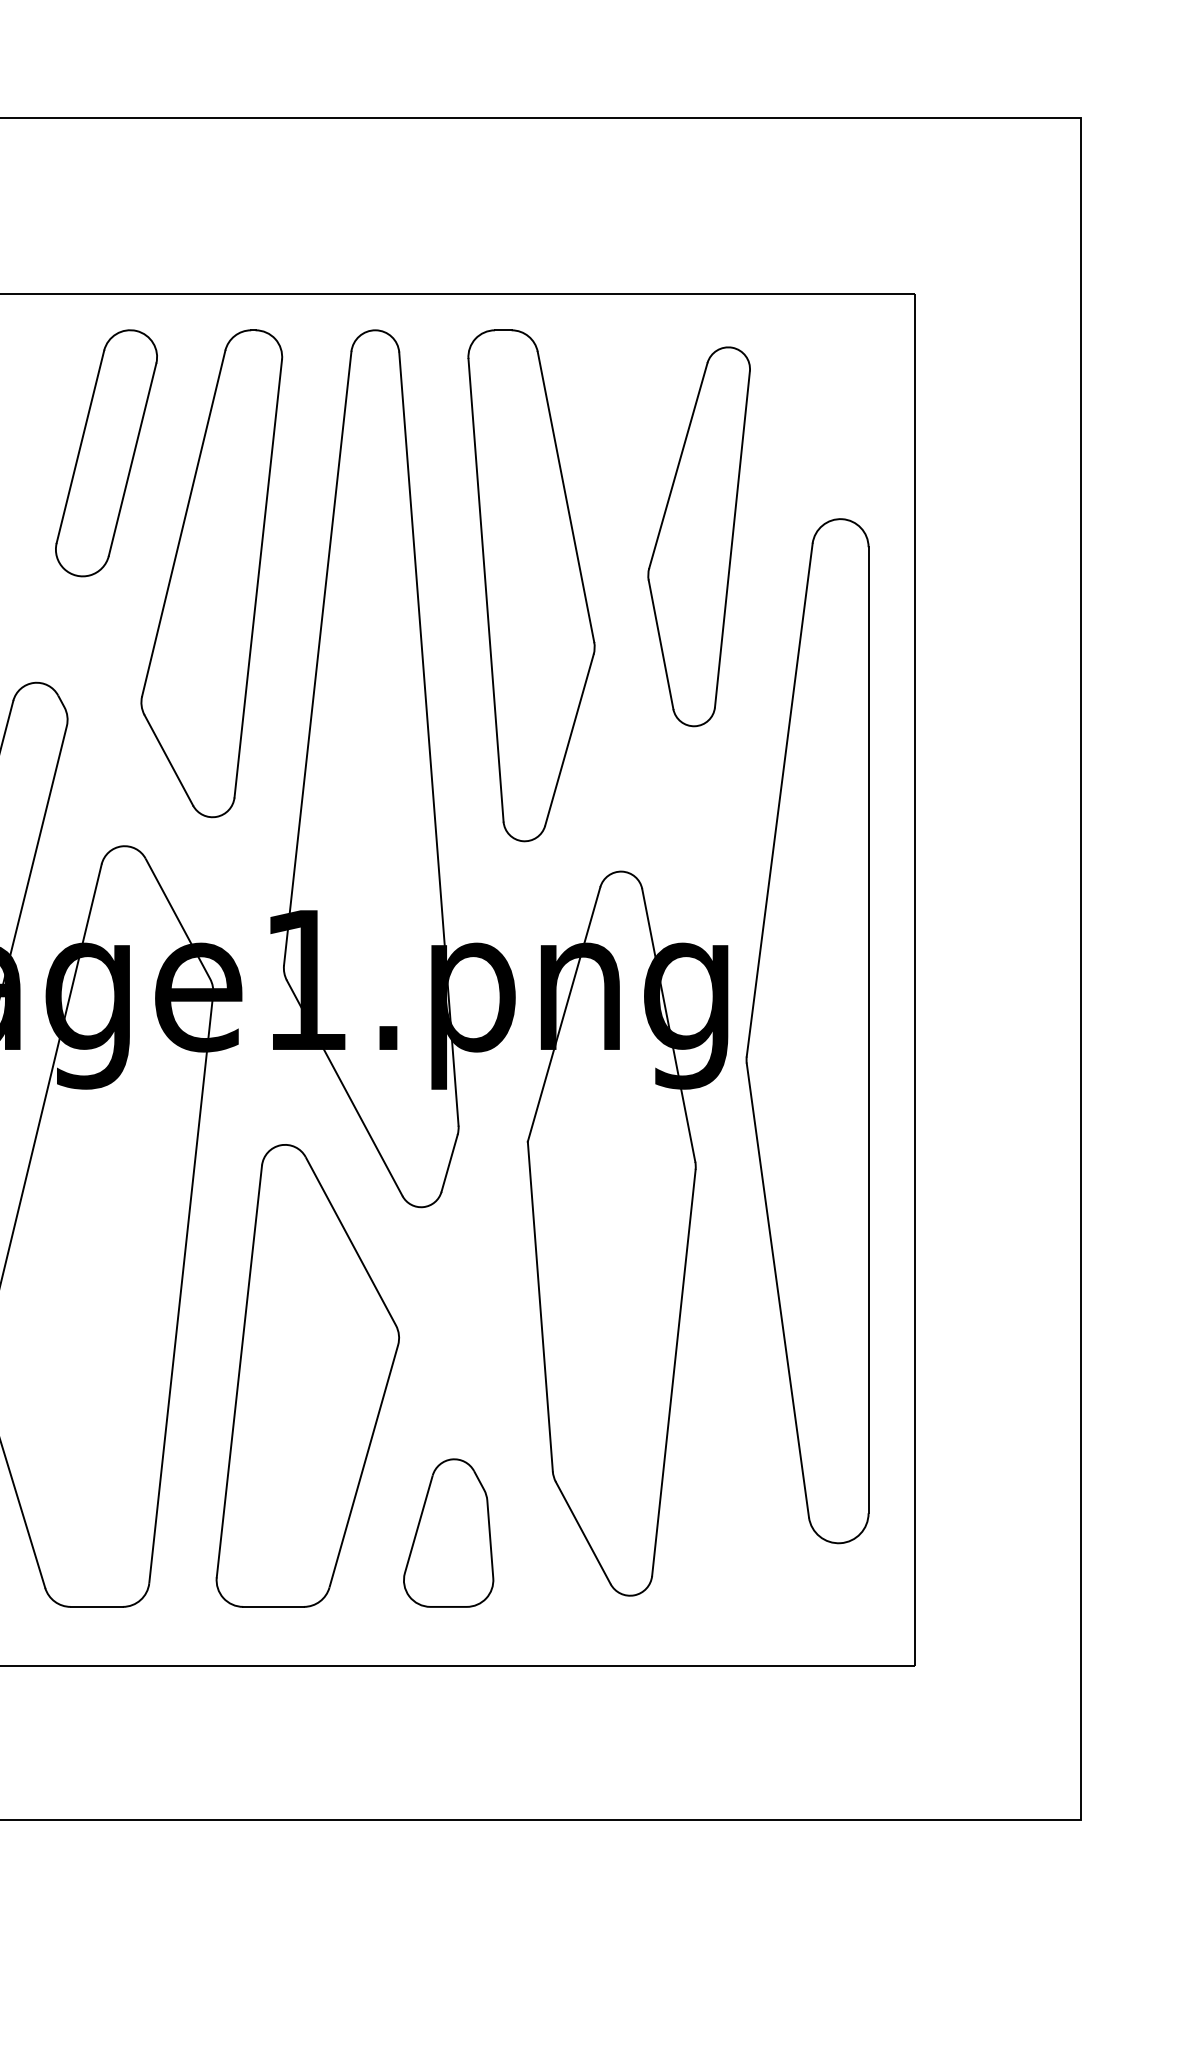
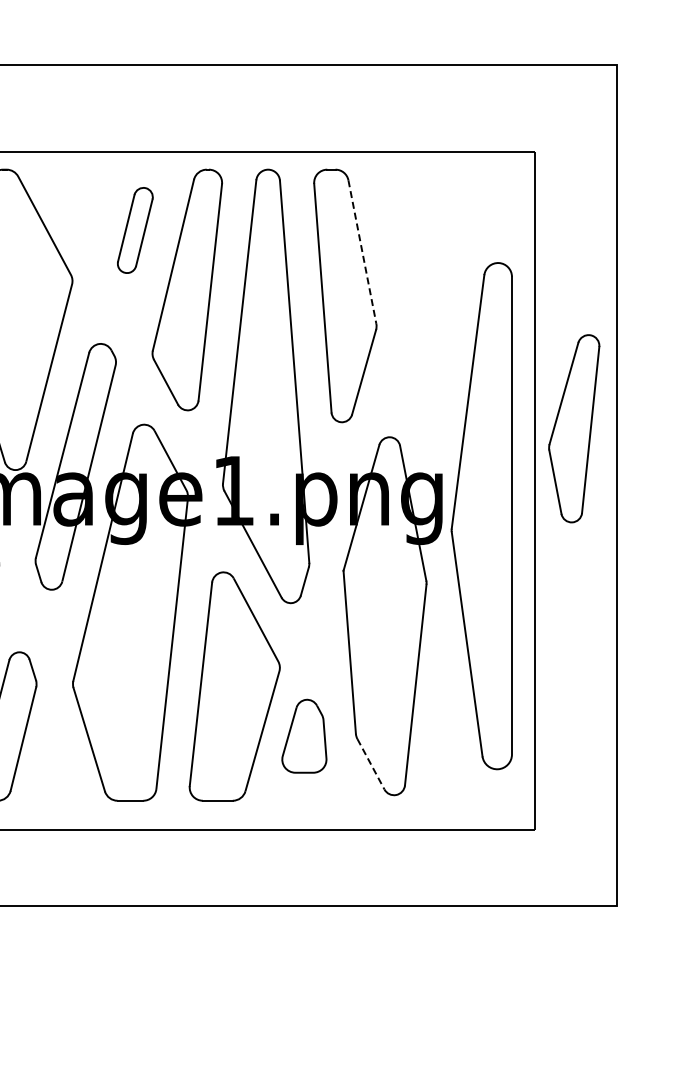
part: (106, 453) -> (135, 230), size x0.7
line: (566, 497) -> (362, 252), solid -> dashed
part: (699, 536) -> (574, 428), moved
part: (448, 1531) -> (304, 735), moved
line: (582, 1533) -> (370, 764), solid -> dashed

